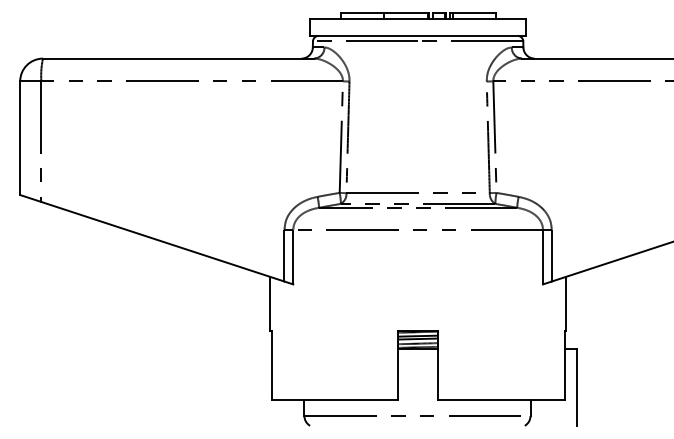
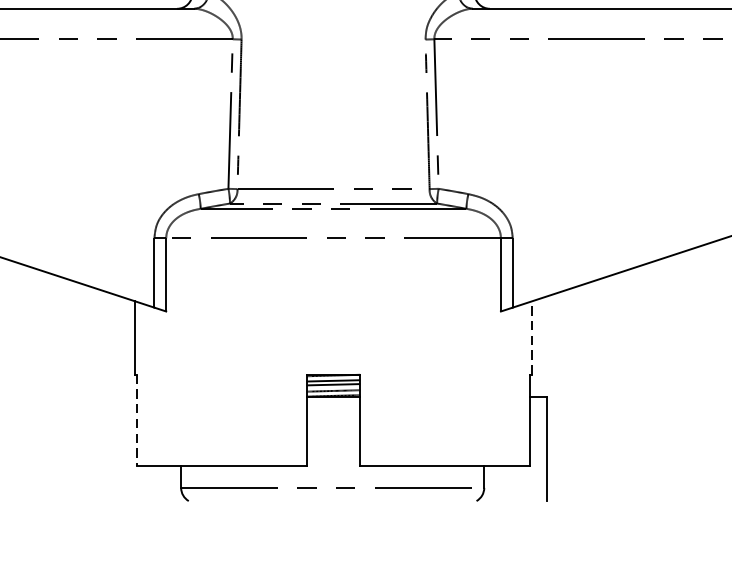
line: (565, 303) -> (531, 337), solid -> dashed
line: (271, 366) -> (136, 421), solid -> dashed

